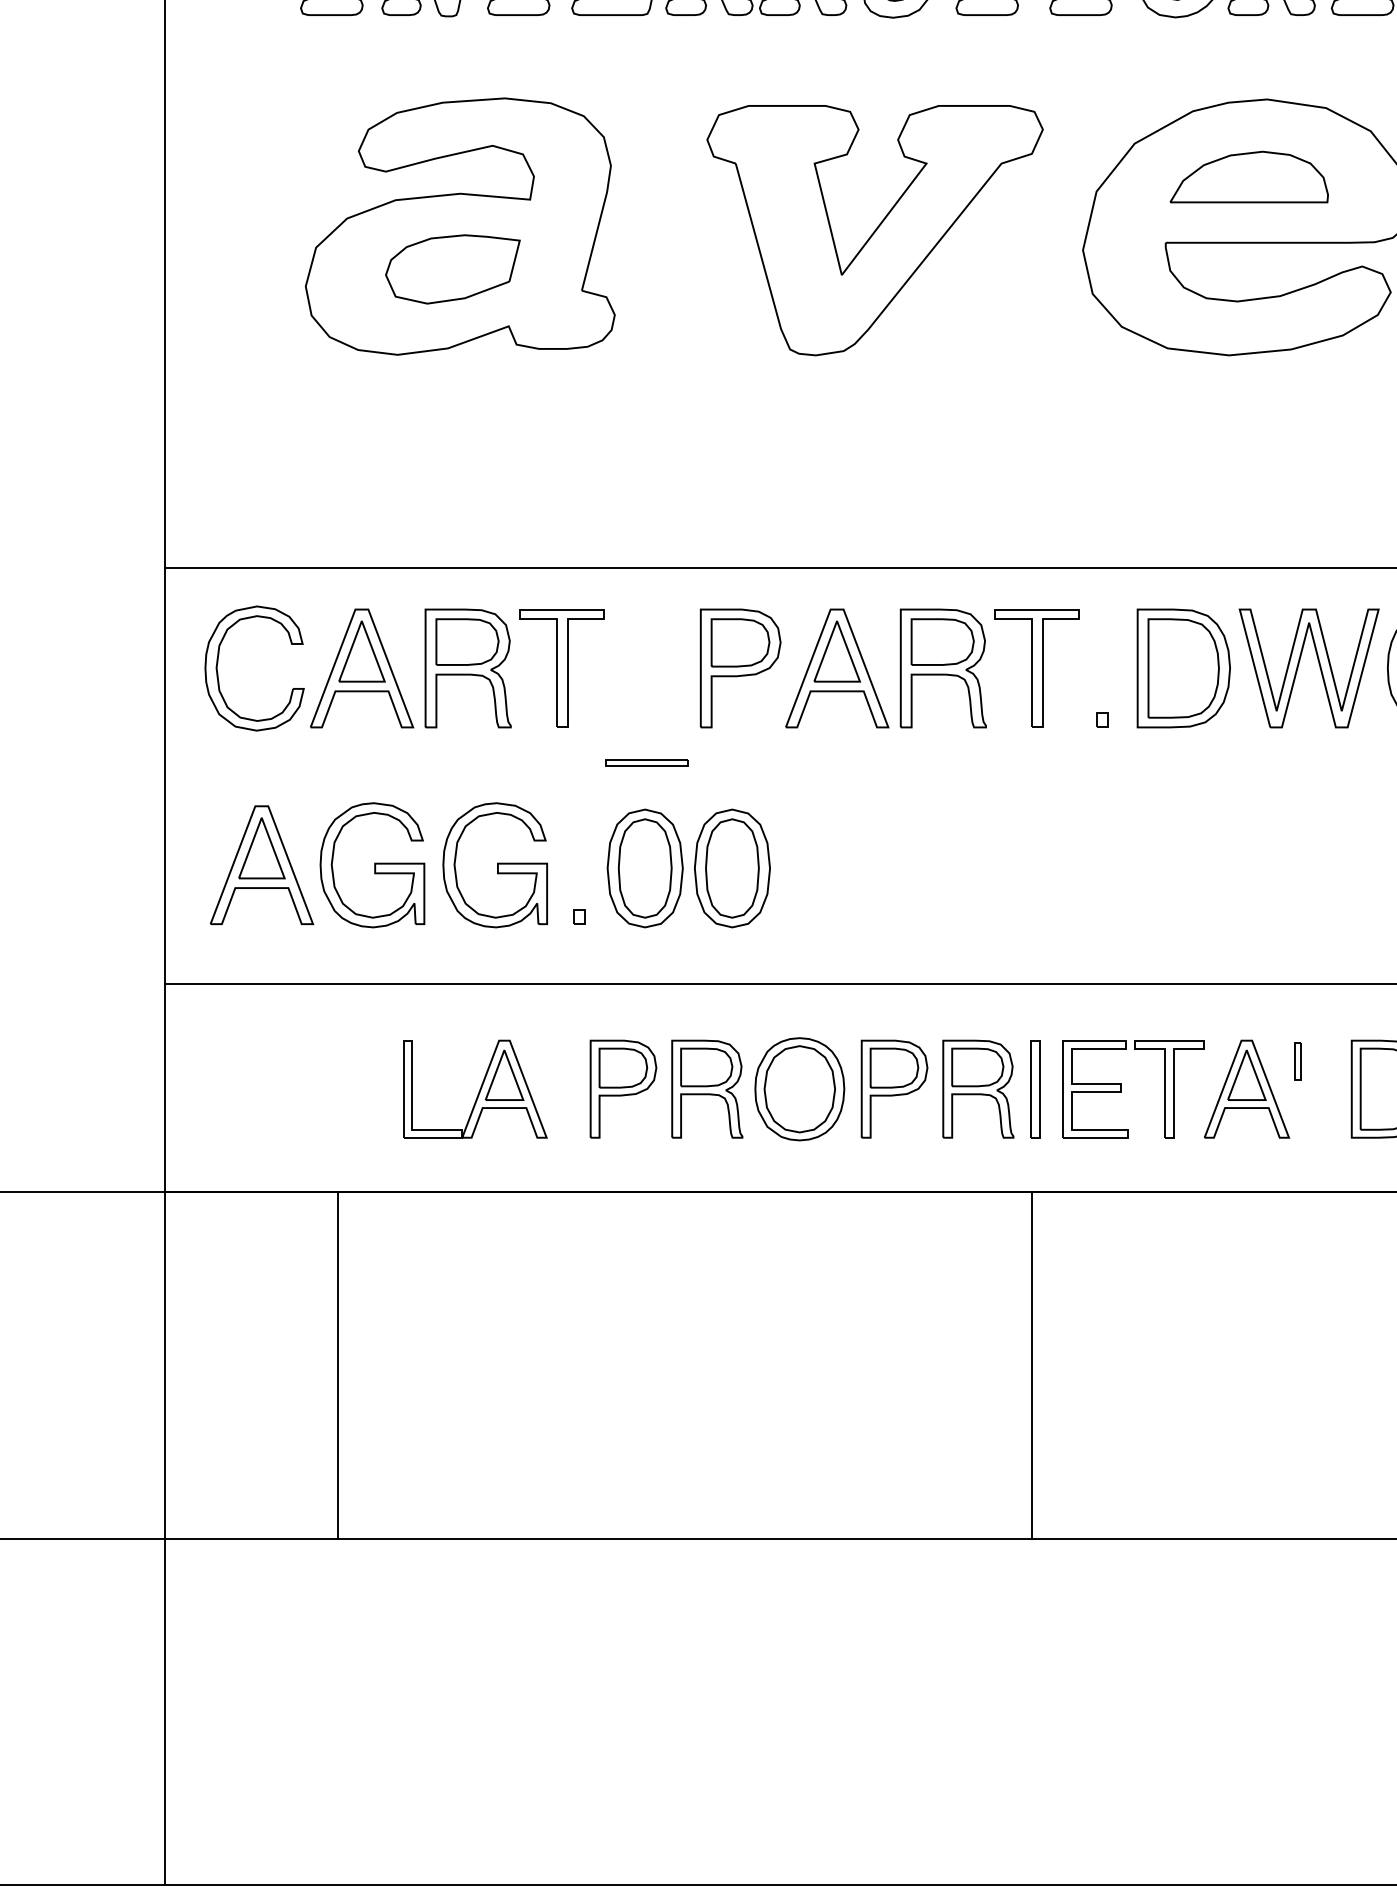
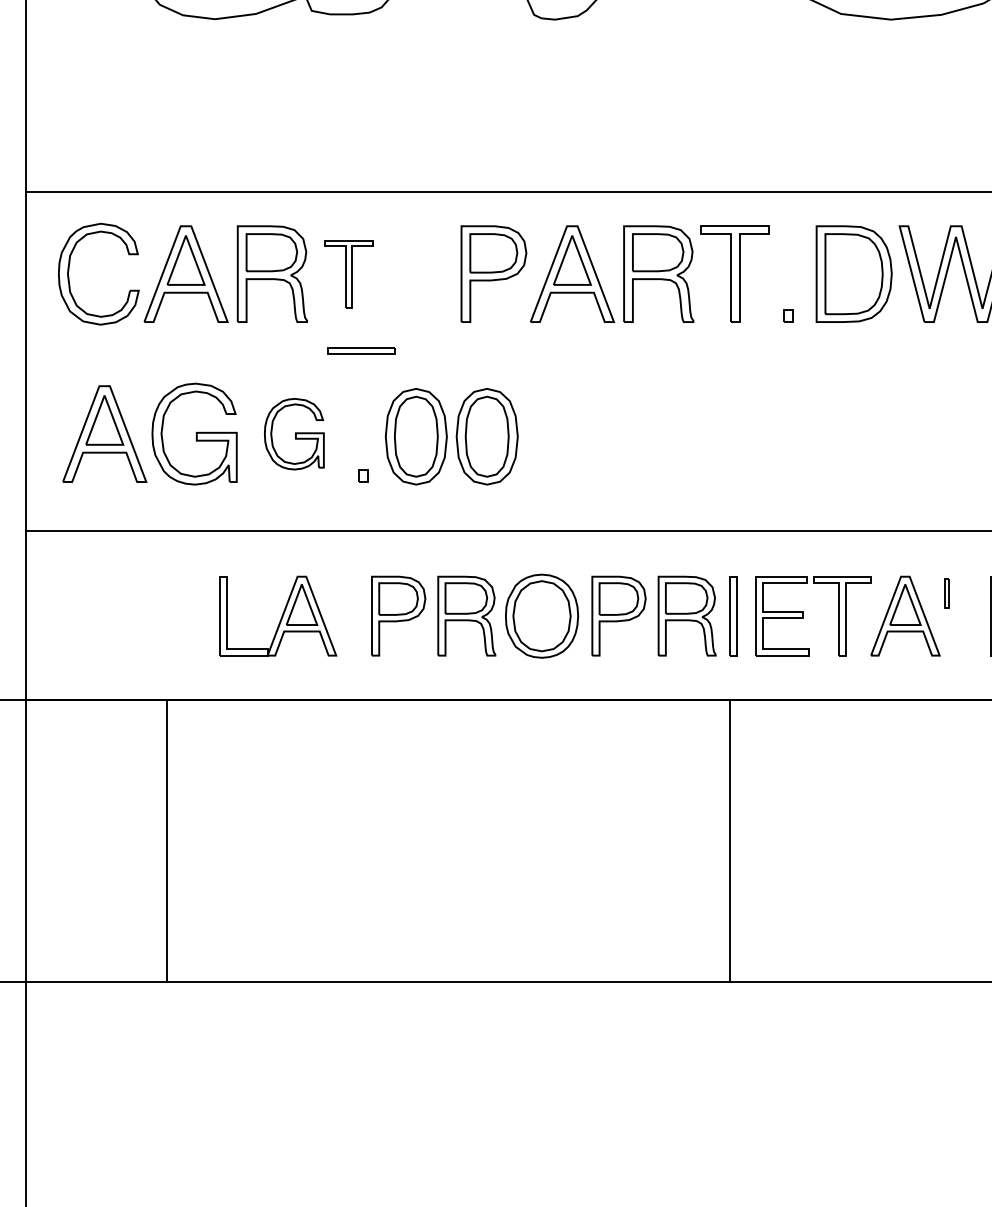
part: (561, 668) -> (348, 274), size x0.7
part: (646, 762) -> (361, 350), moved
part: (494, 865) -> (293, 434), size x0.7

